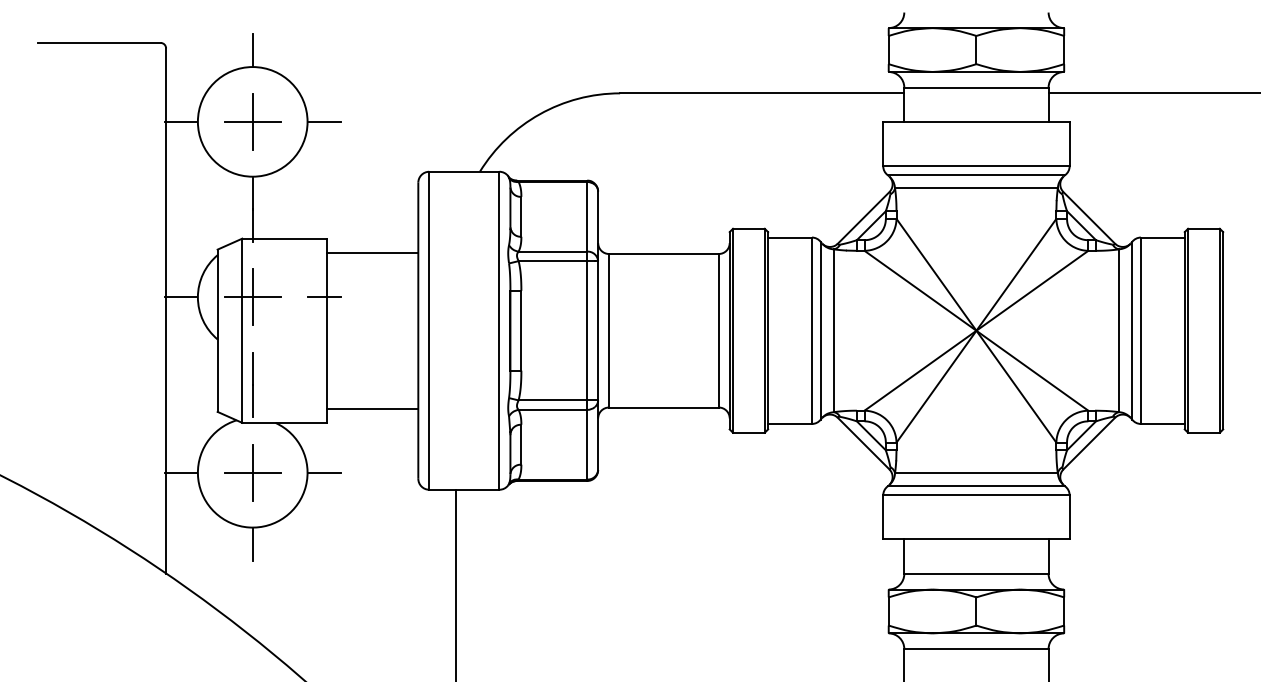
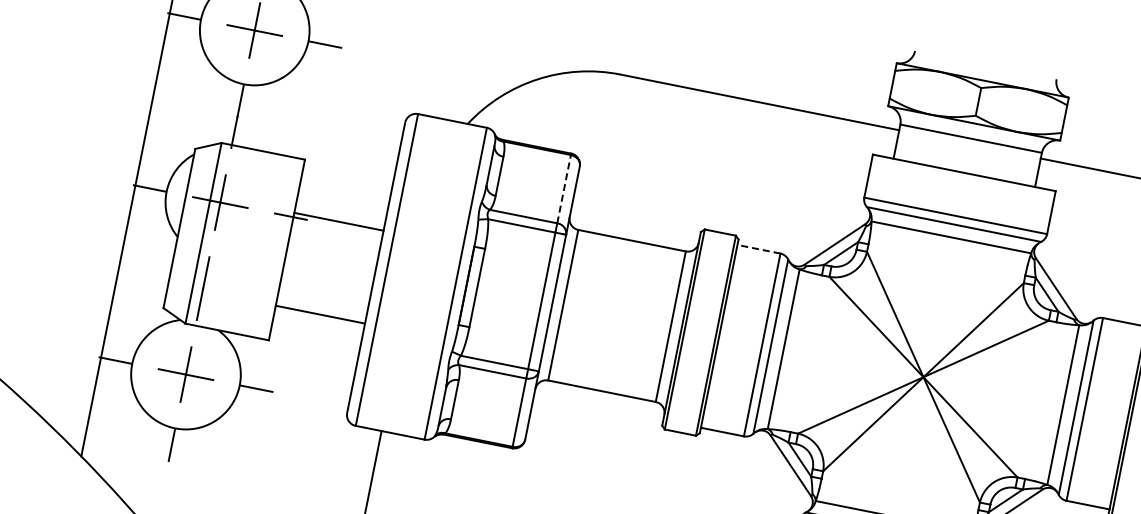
line: (587, 216) -> (564, 188), solid -> dashed
line: (790, 237) -> (759, 249), solid -> dashed
line: (372, 252) -> (338, 221), moved
line: (372, 408) -> (320, 314), moved

